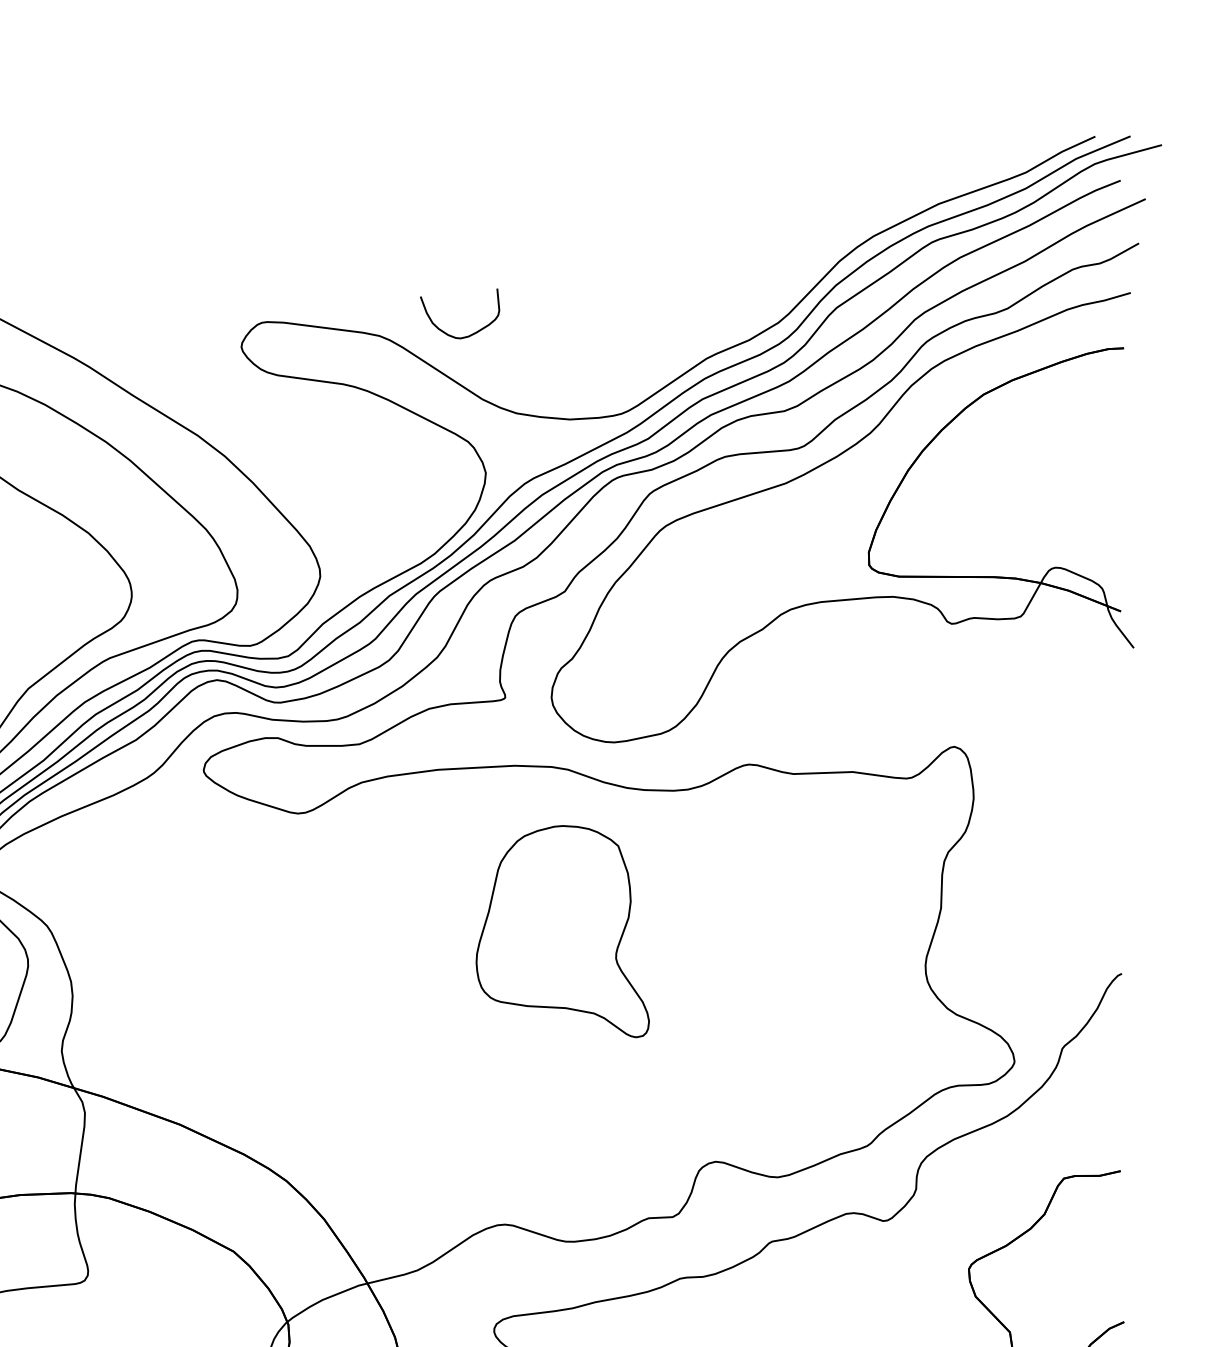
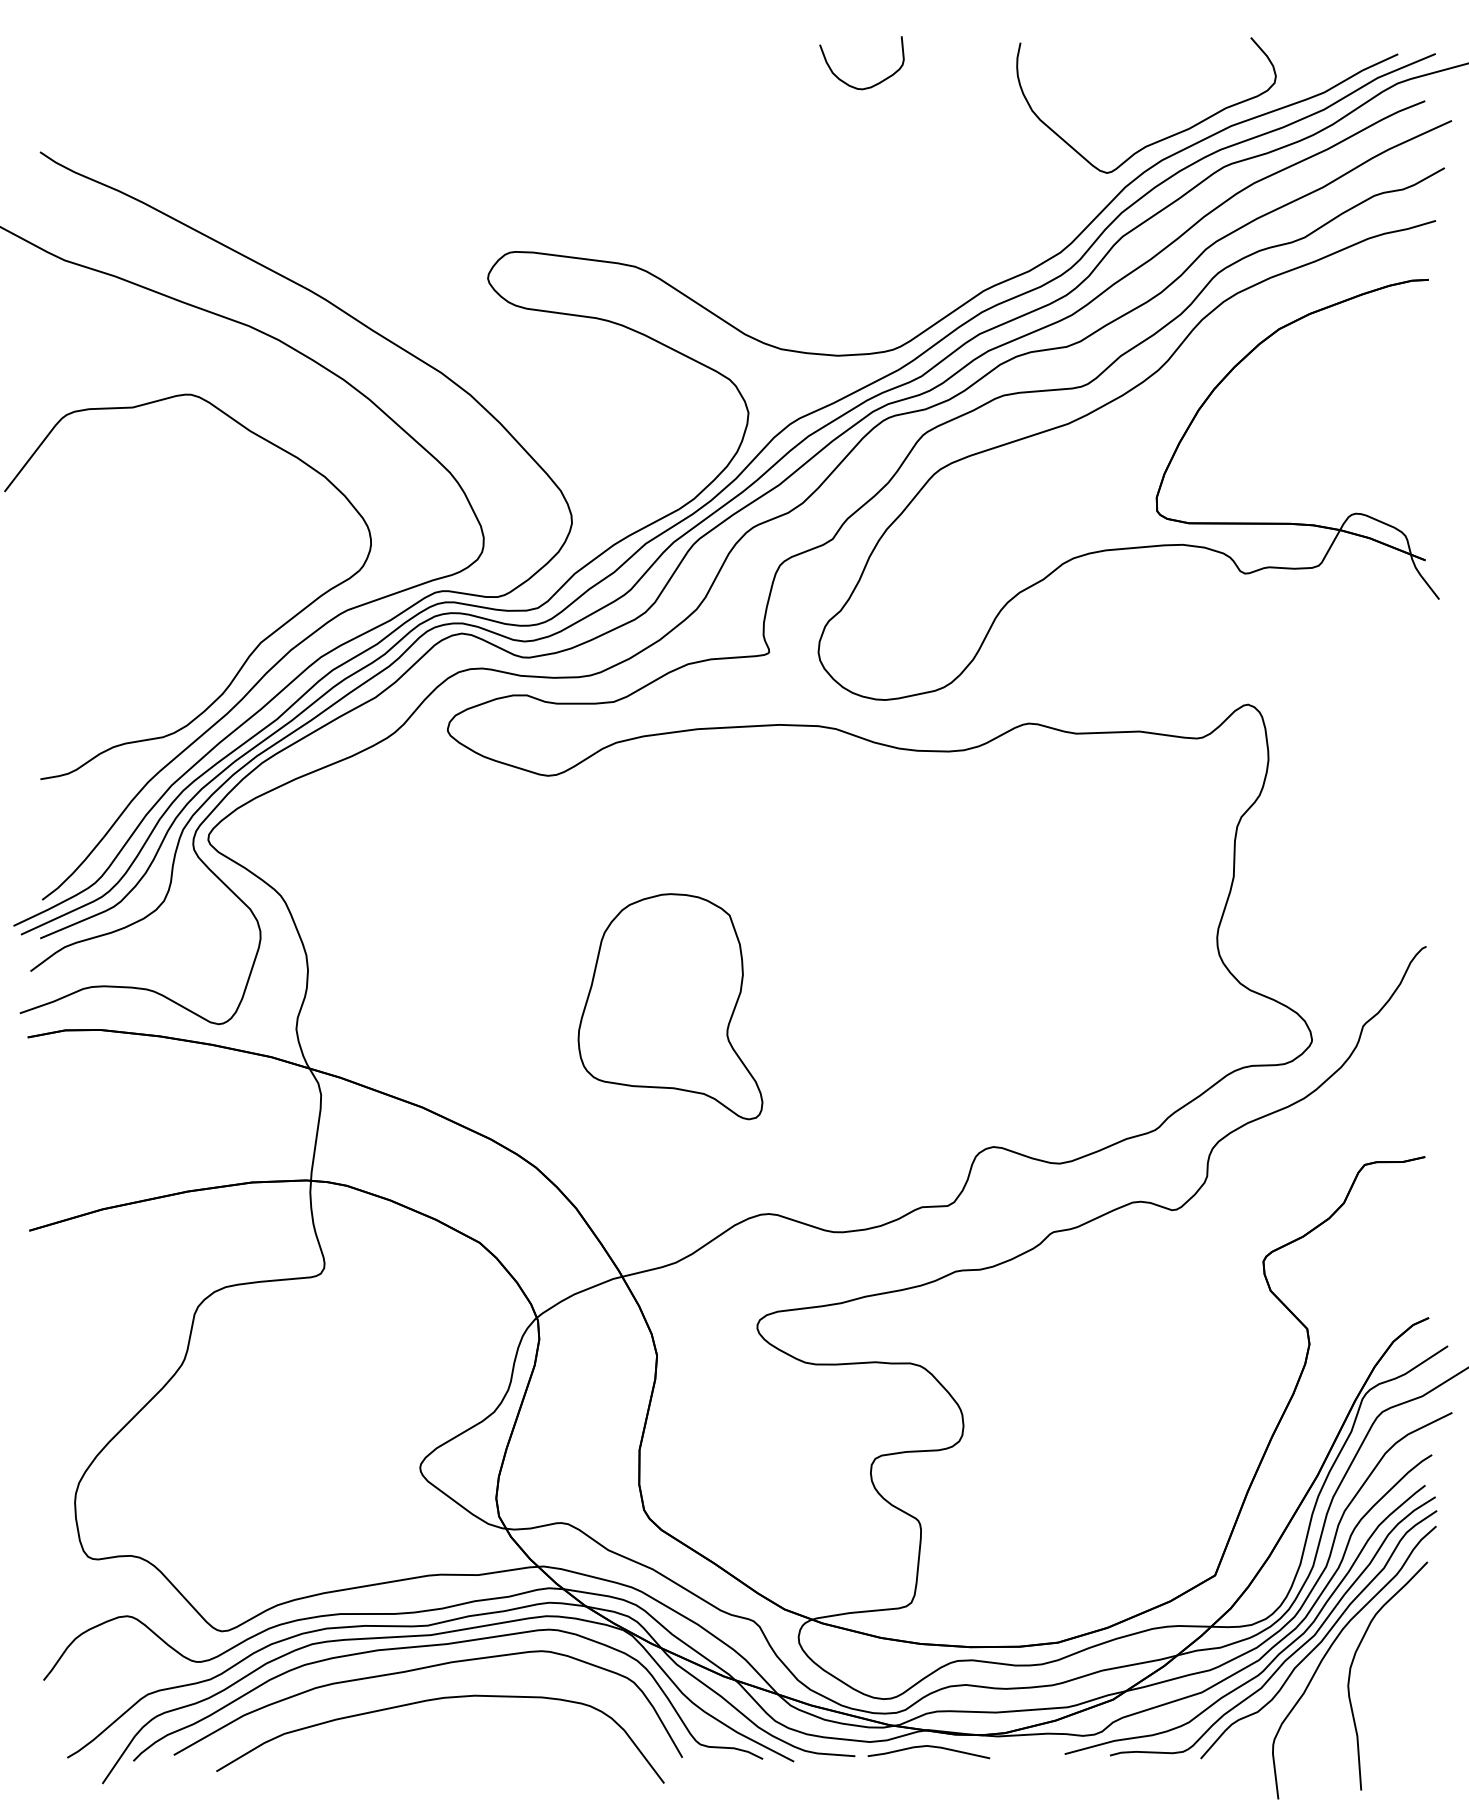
curve: (874, 215) -> (1162, 138), added
curve: (453, 335) -> (854, 86), moved
part: (562, 931) -> (670, 1006), moved

